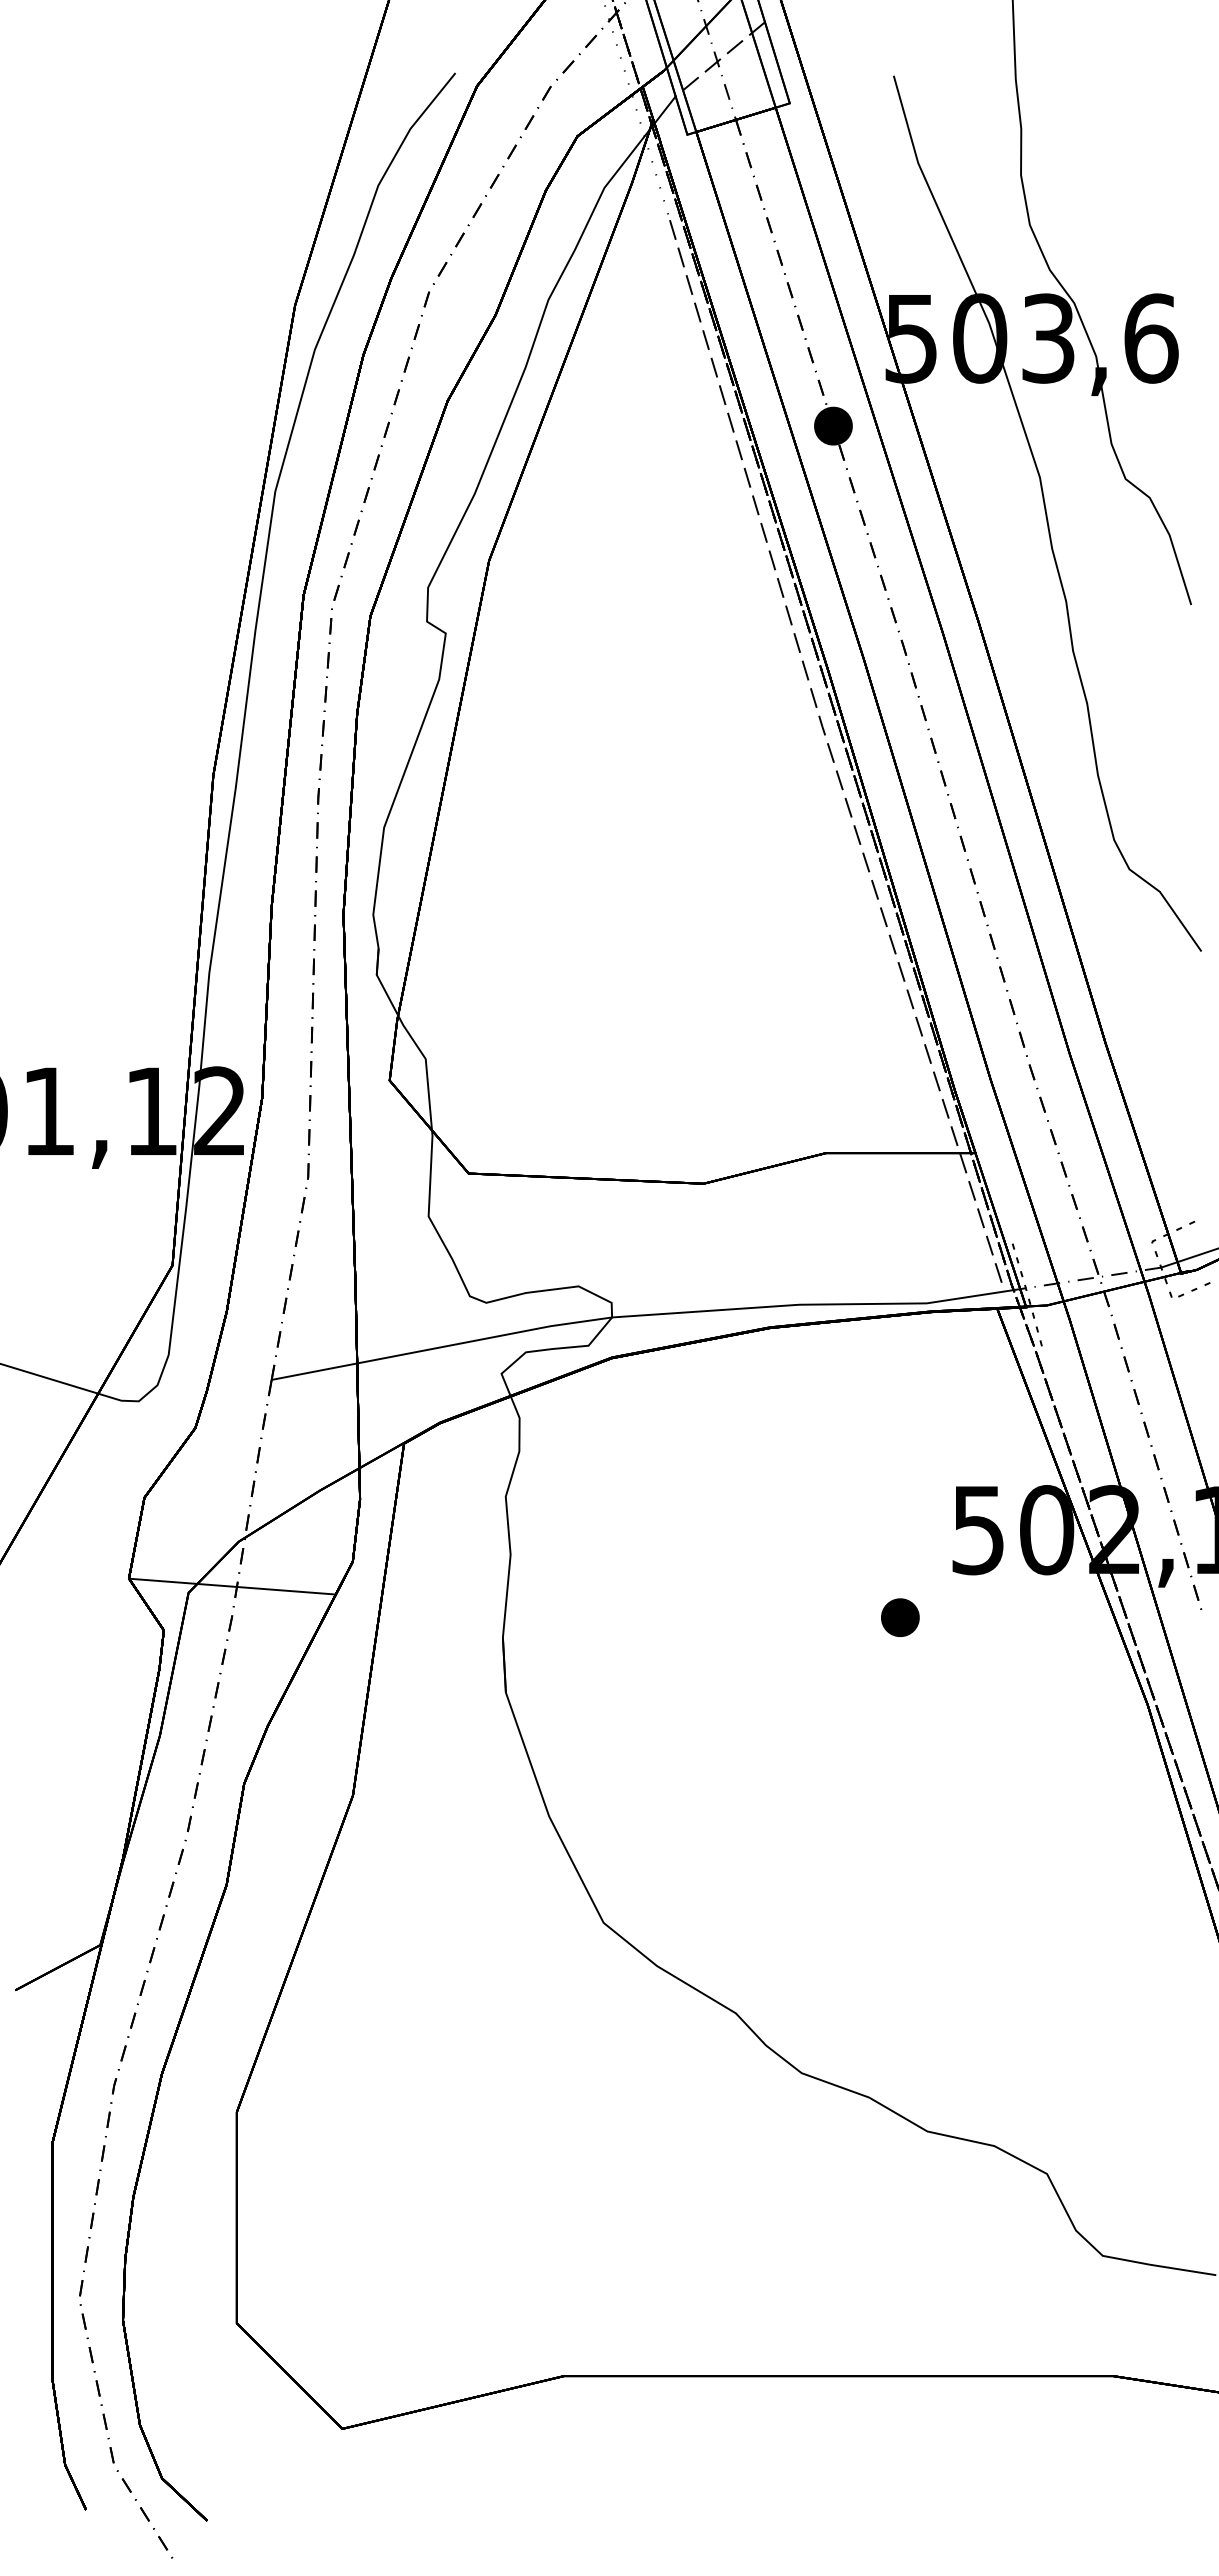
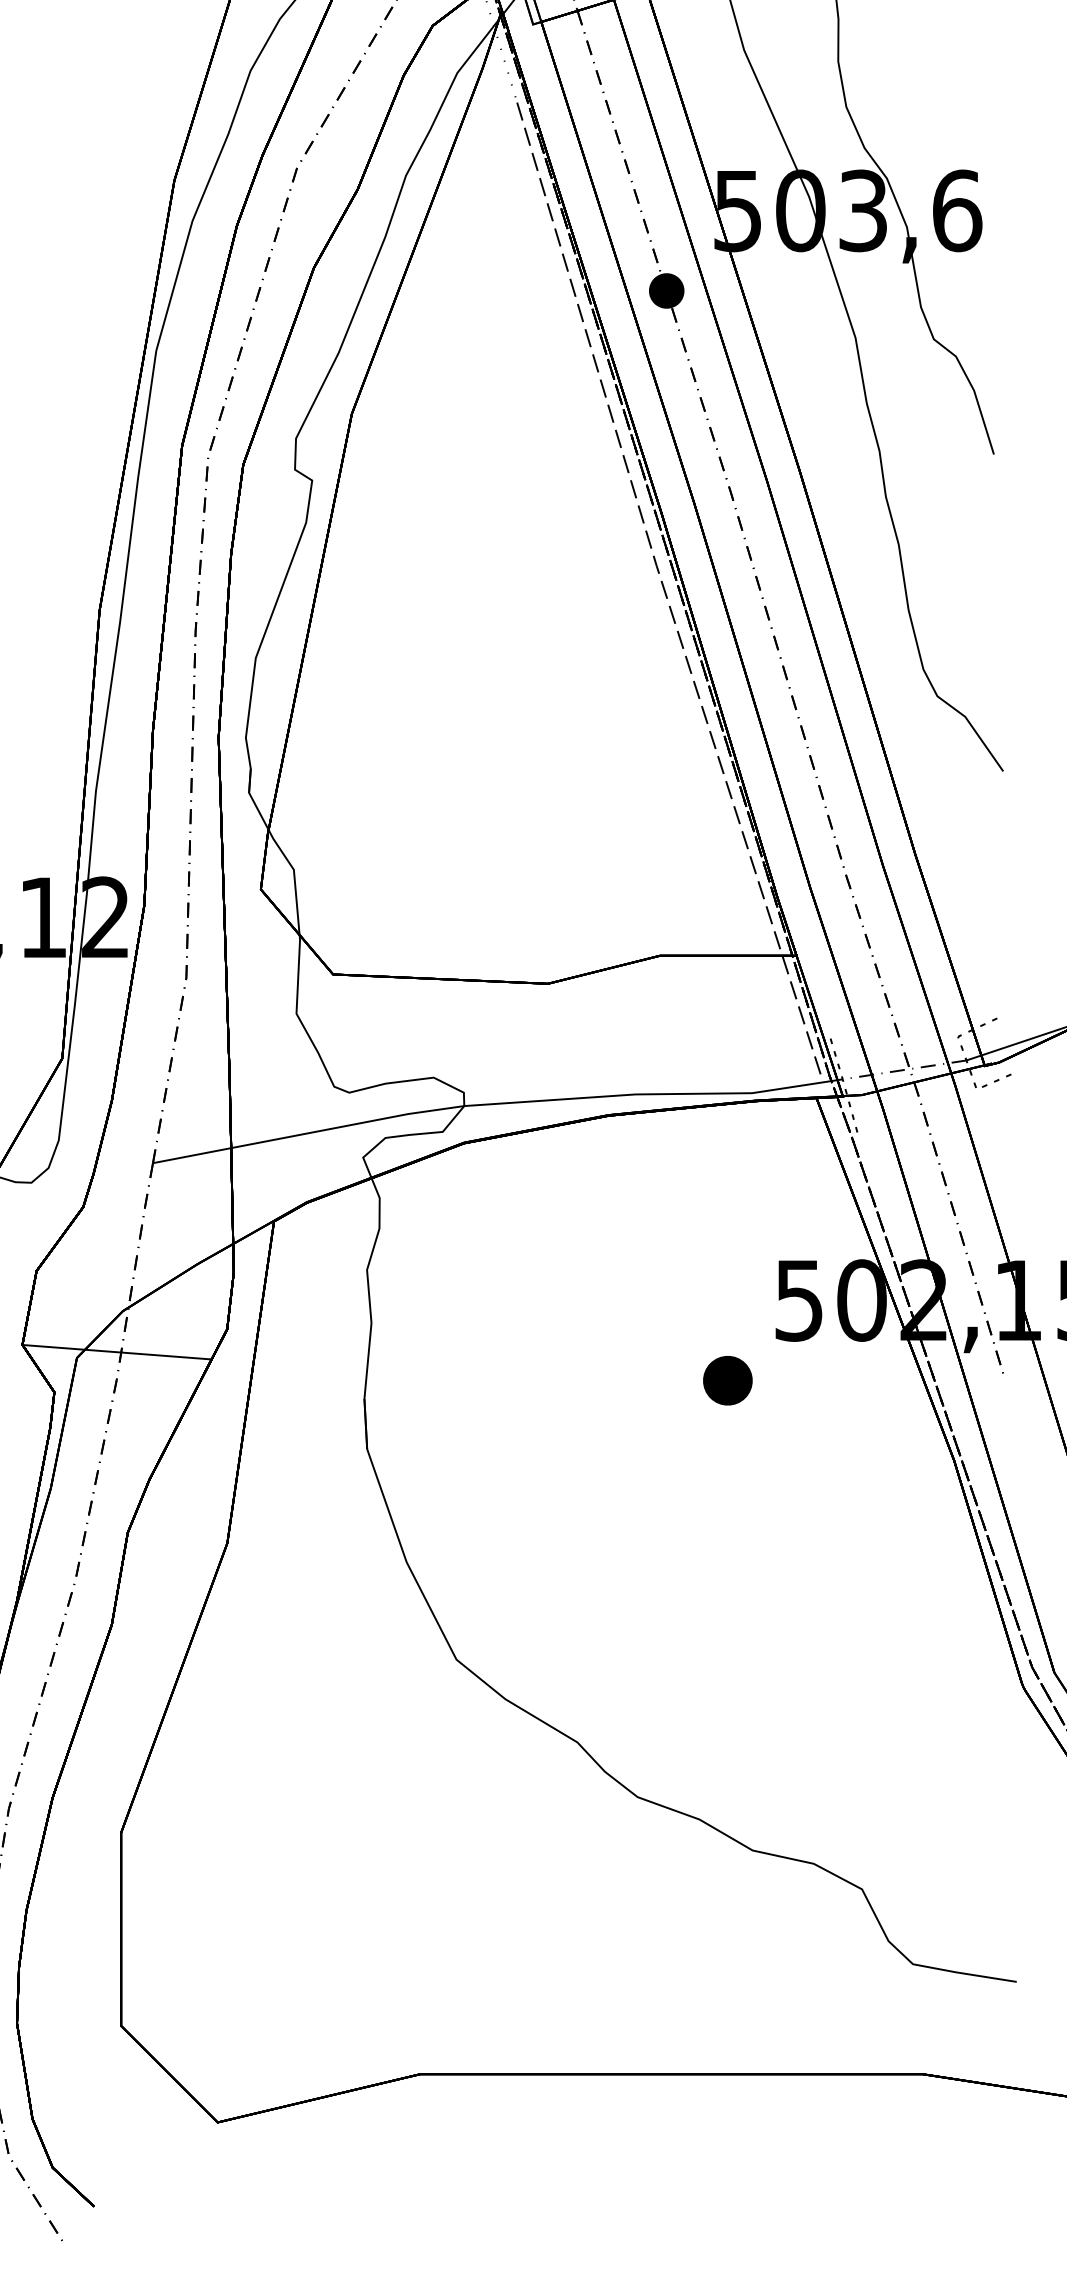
part: (900, 1617) -> (728, 1380), size x1.4

